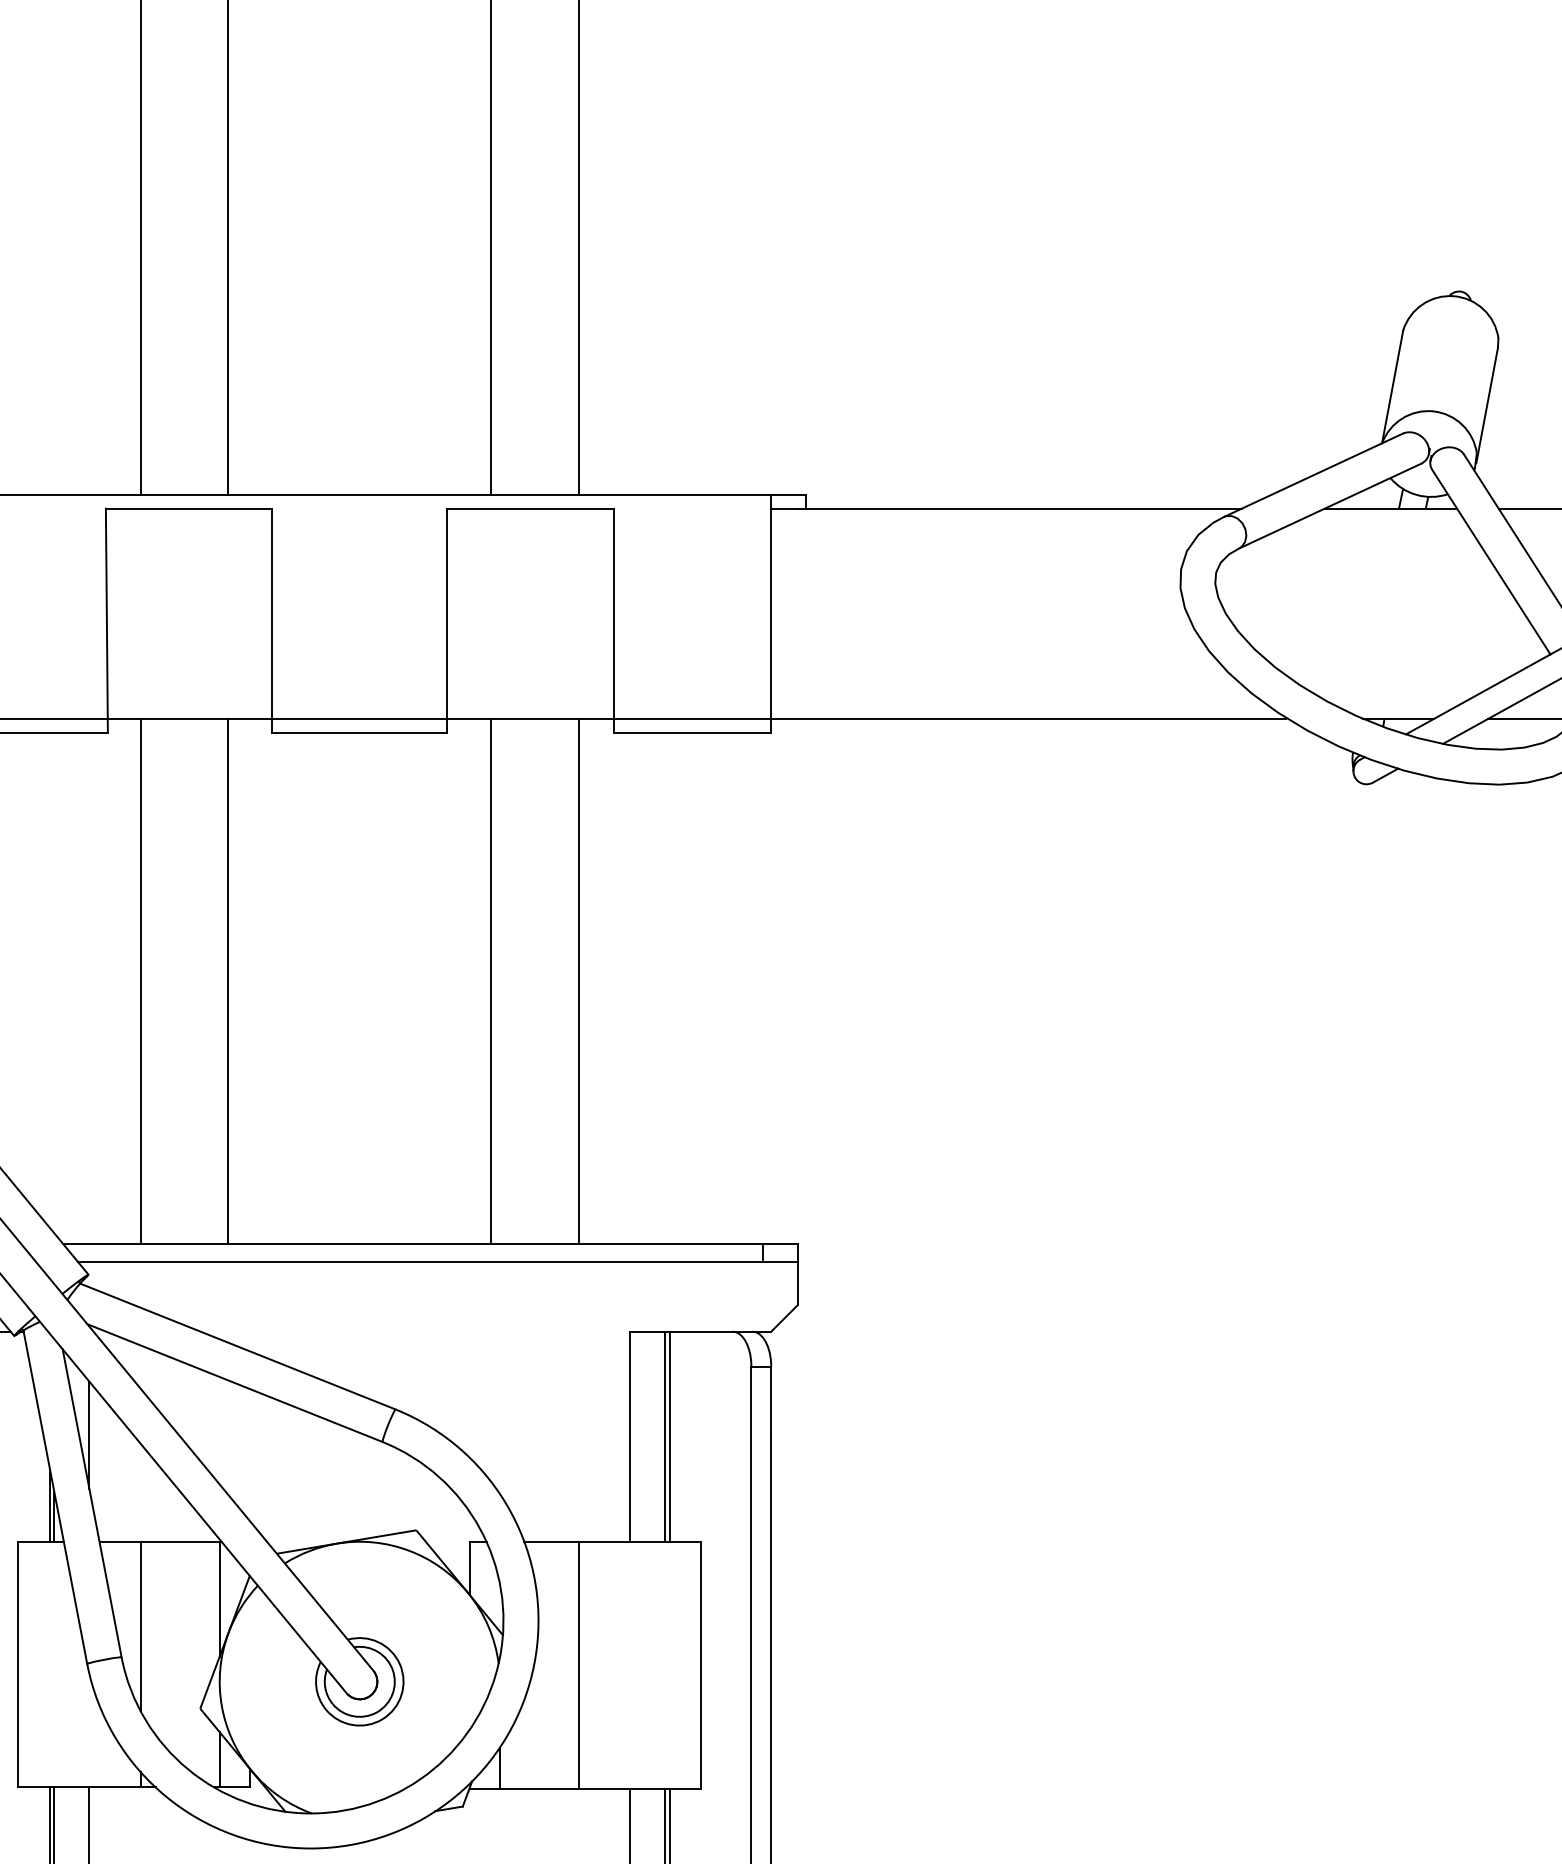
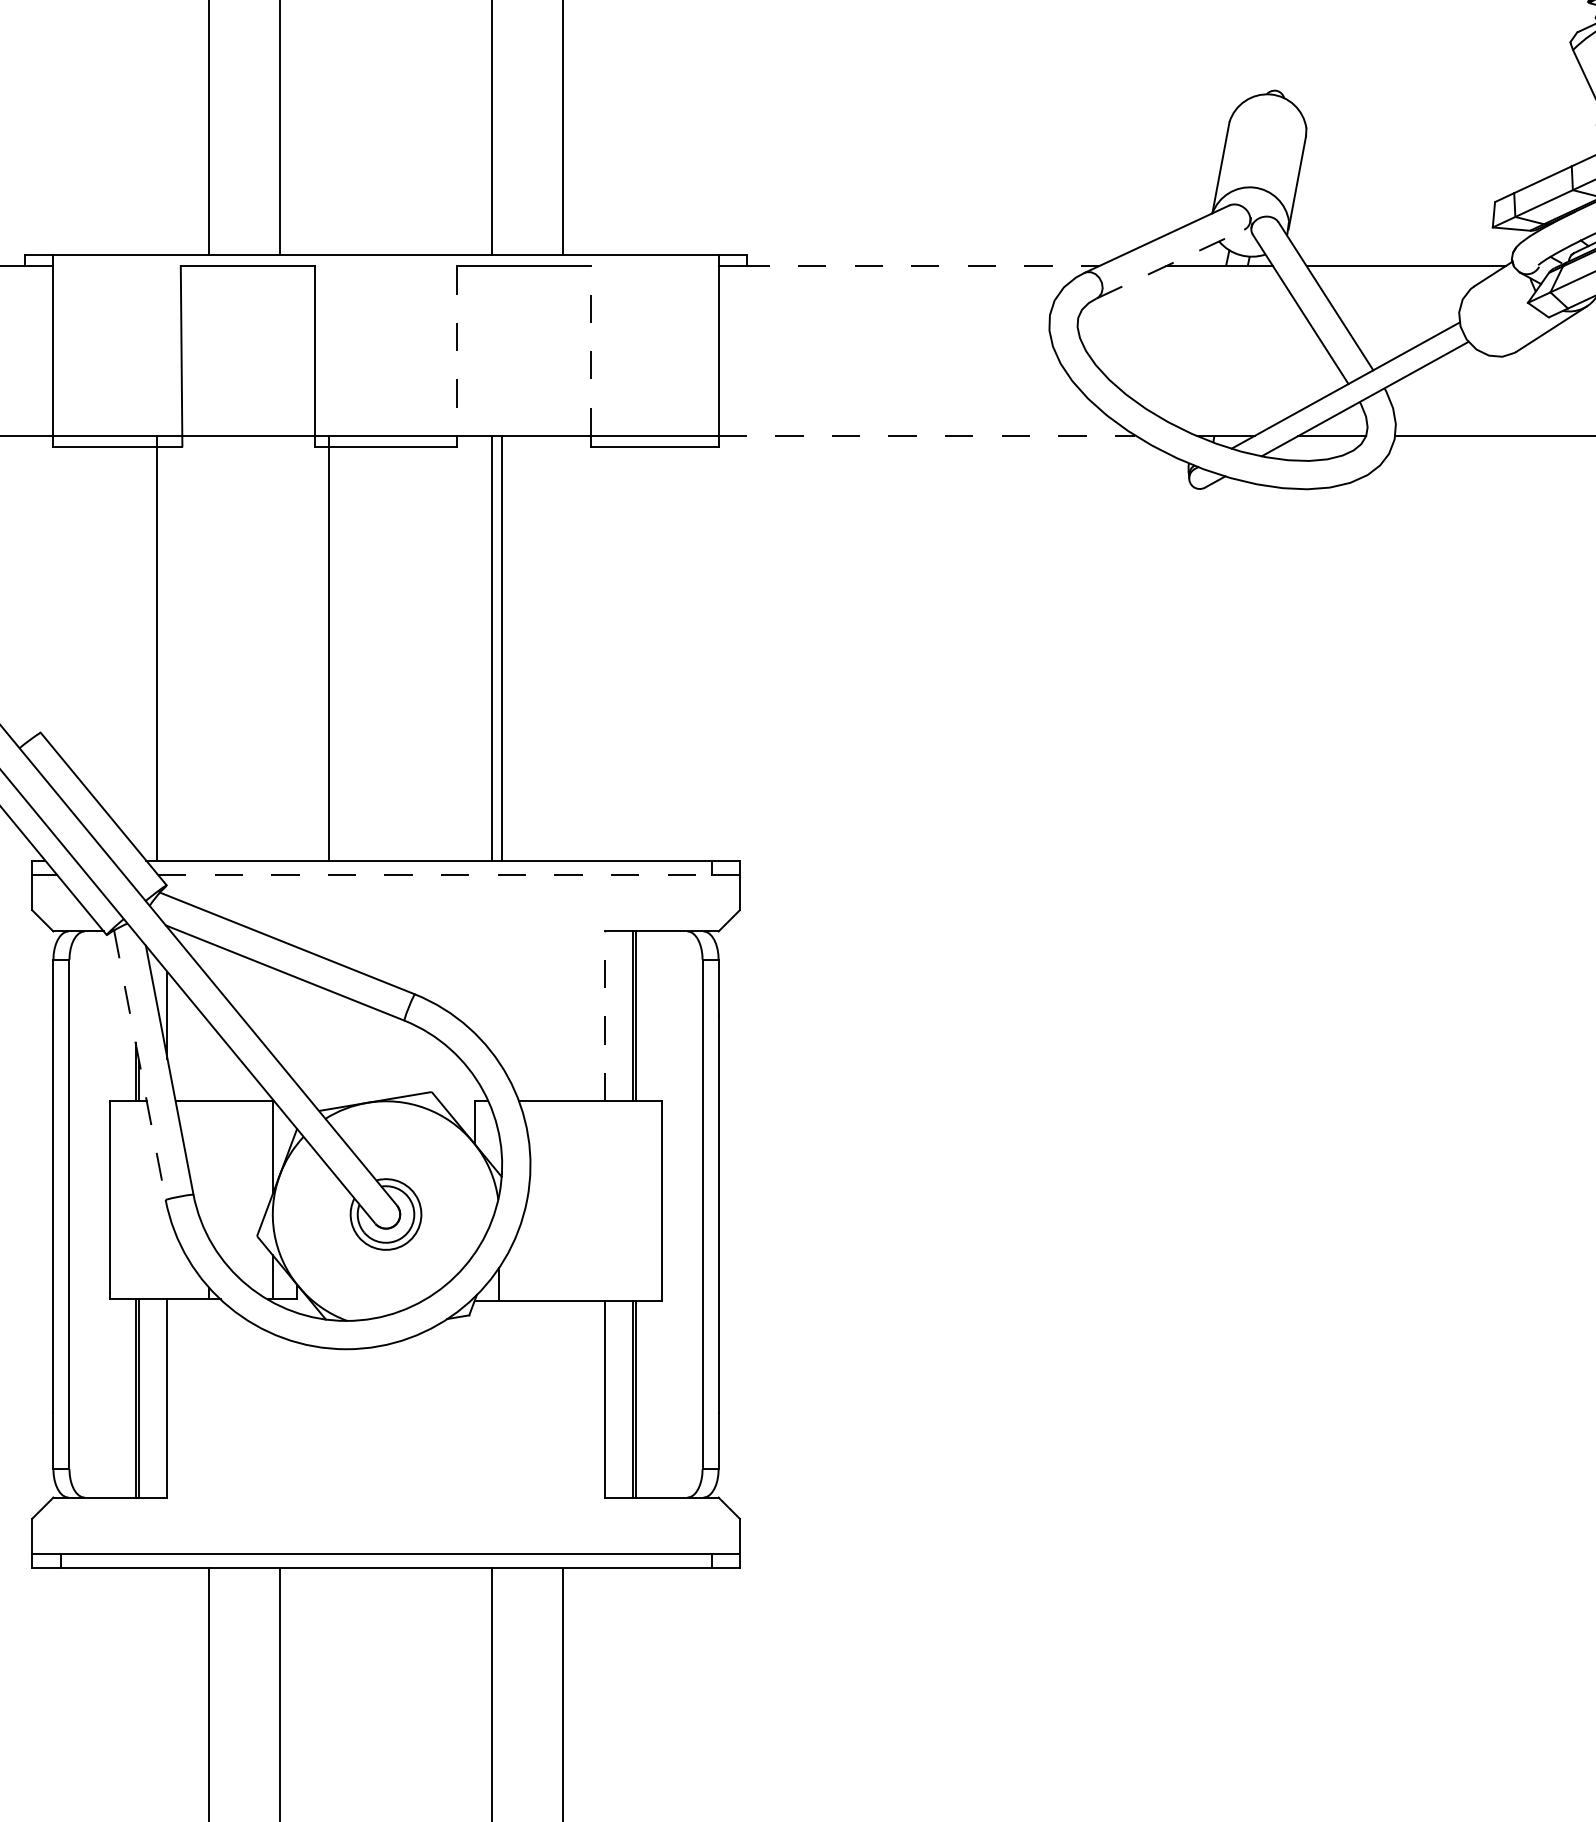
line: (1330, 505) -> (1170, 263), solid -> dashed
line: (1020, 509) -> (920, 266), solid -> dashed
line: (446, 614) -> (456, 351), solid -> dashed
line: (613, 614) -> (591, 351), solid -> dashed
line: (1028, 719) -> (926, 436), solid -> dashed
line: (141, 981) -> (157, 648), moved
line: (228, 981) -> (328, 648), moved
line: (578, 981) -> (501, 648), moved
line: (419, 1261) -> (434, 874), solid -> dashed
line: (630, 1436) -> (604, 1016), solid -> dashed
line: (54, 1497) -> (139, 1065), solid -> dashed
line: (141, 1626) -> (209, 1169), removed
line: (578, 1665) -> (562, 1201), removed

